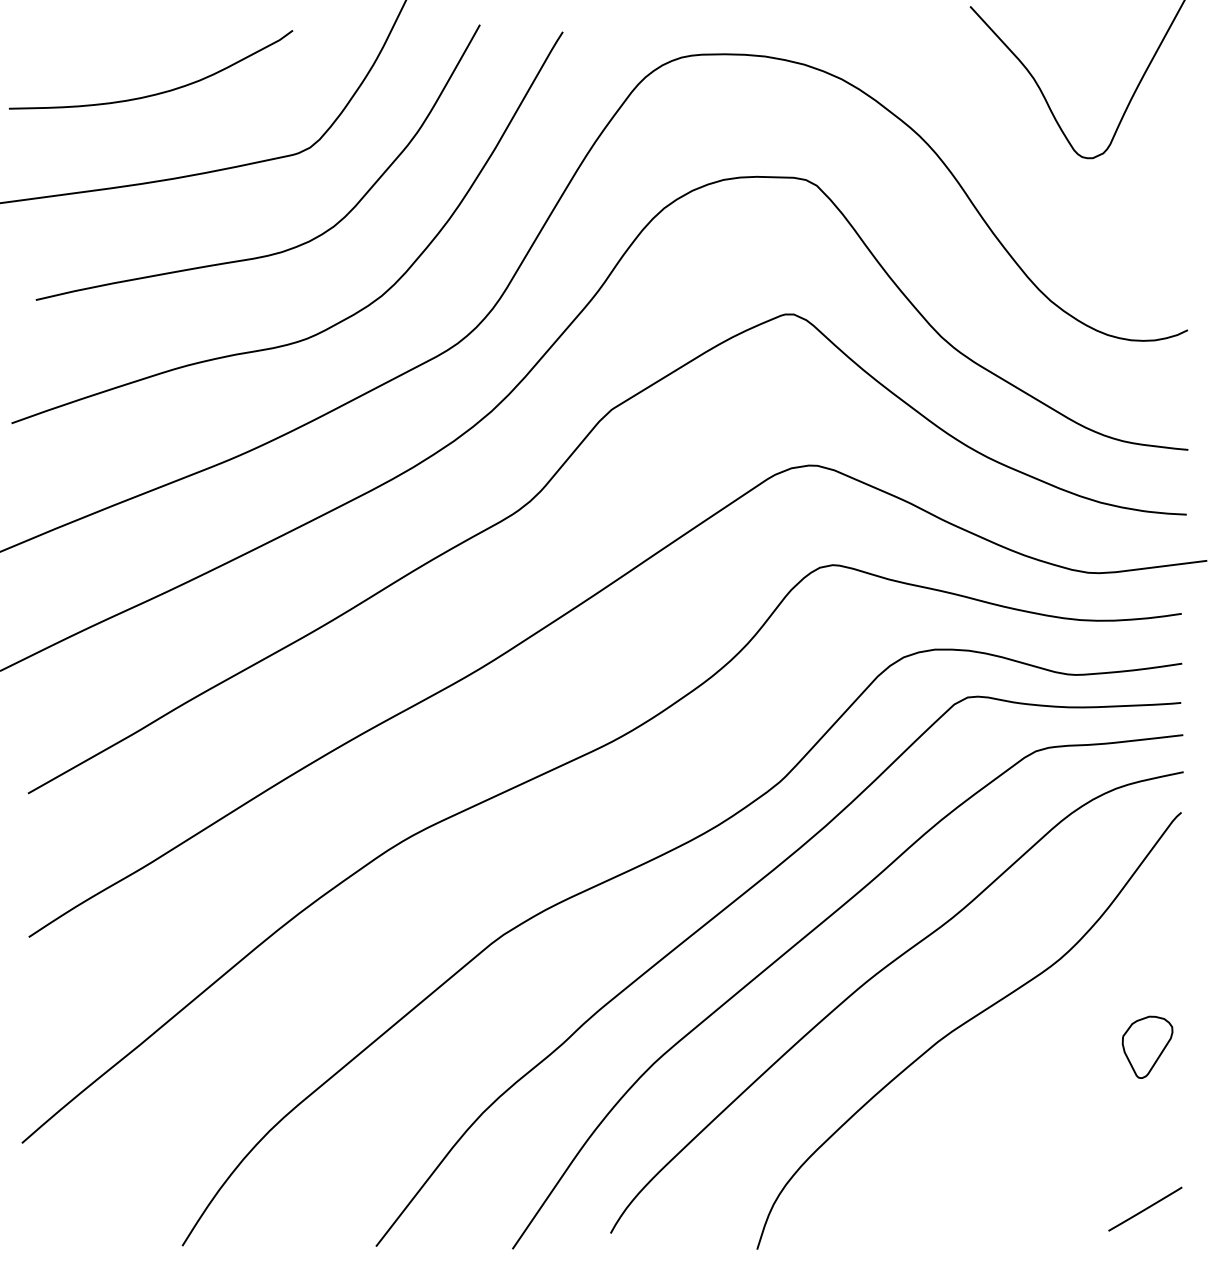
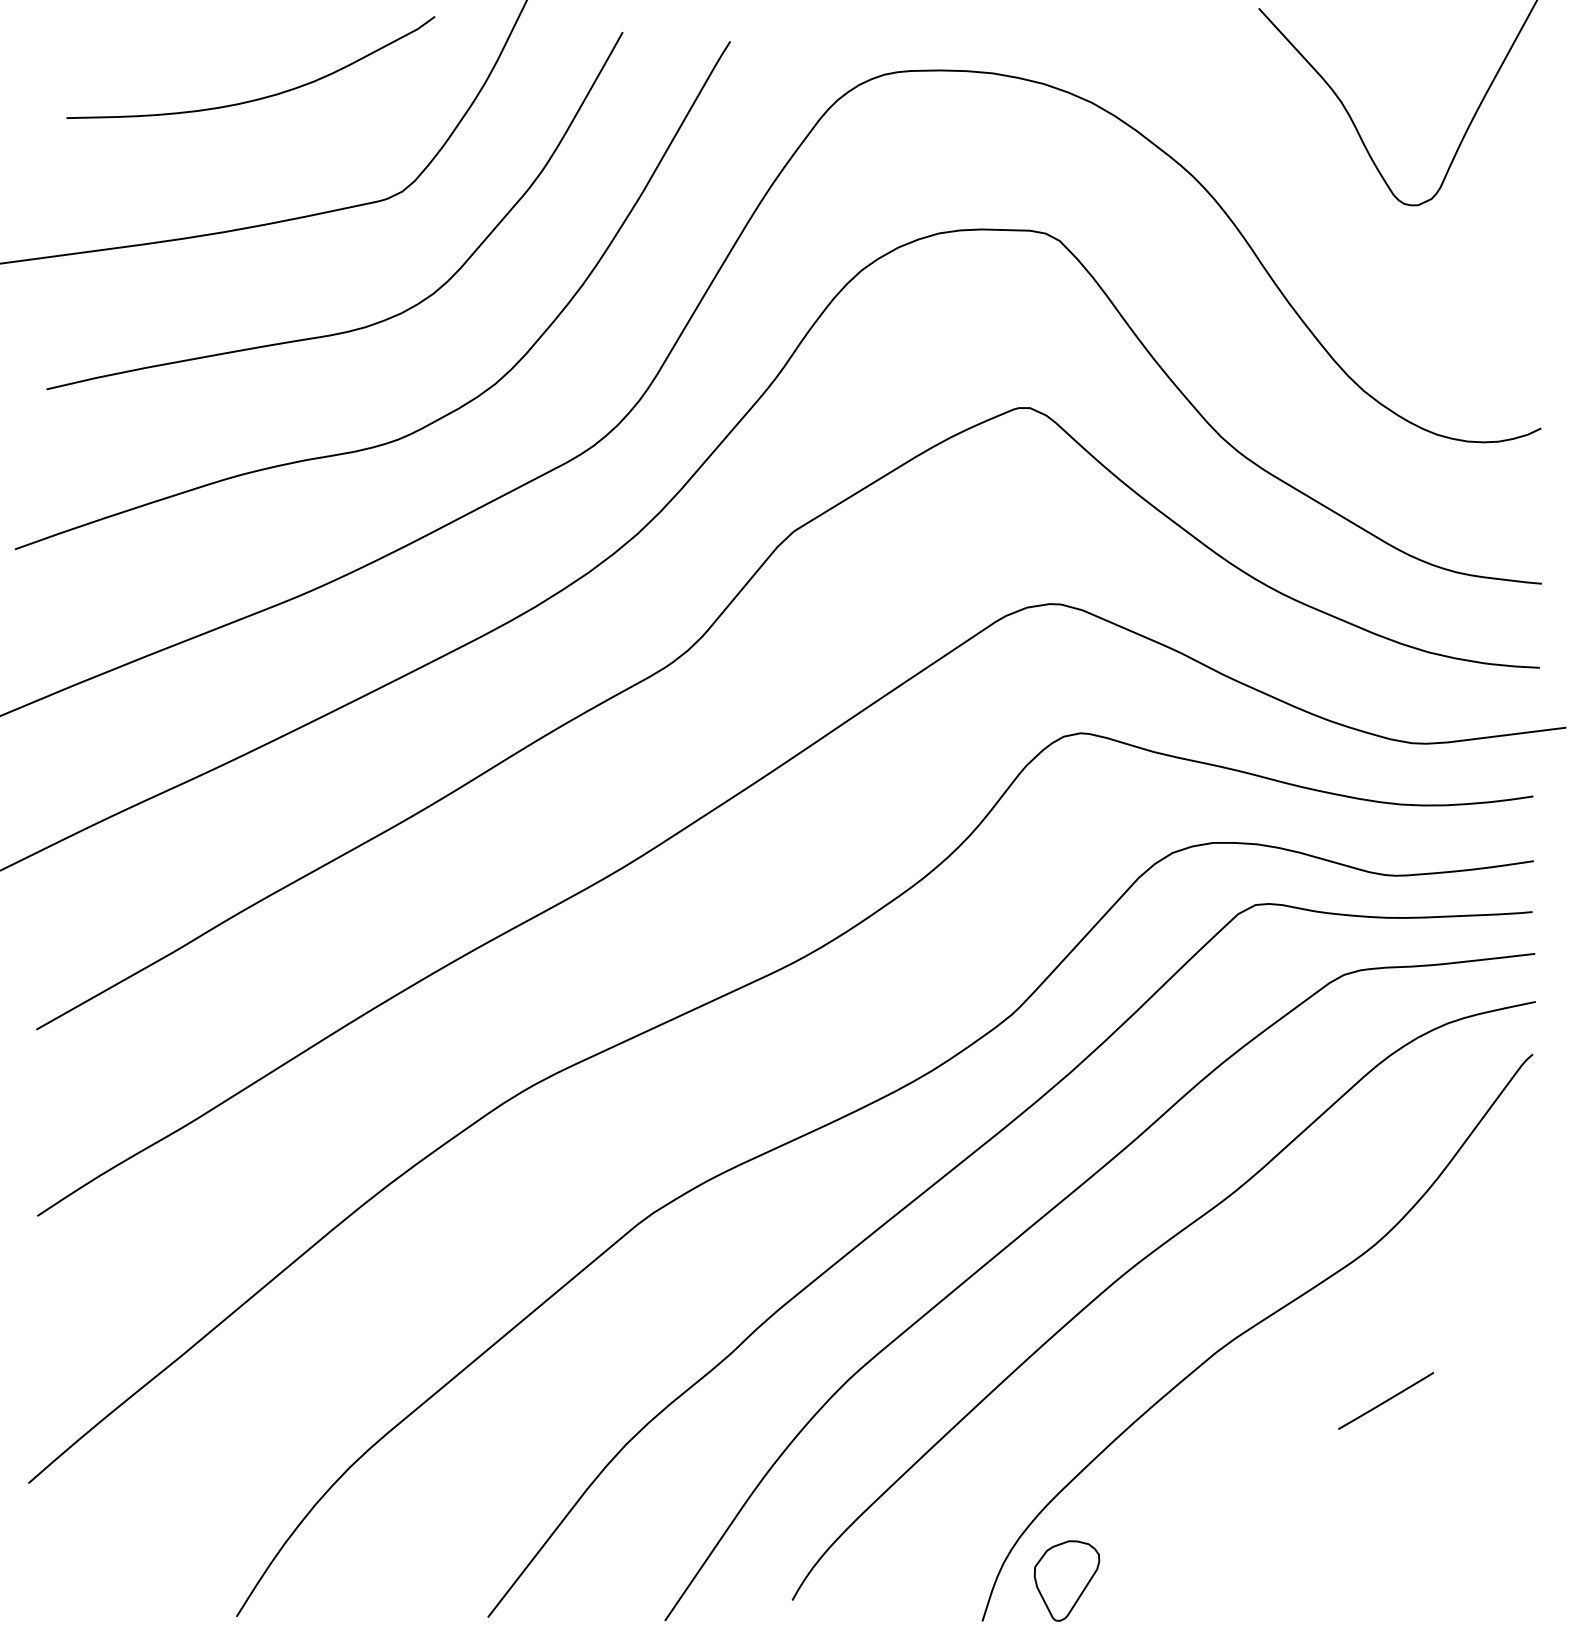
curve: (156, 93) -> (257, 98), moved
part: (1147, 1046) -> (1066, 1580), moved
line: (1145, 1208) -> (1386, 1400), moved

